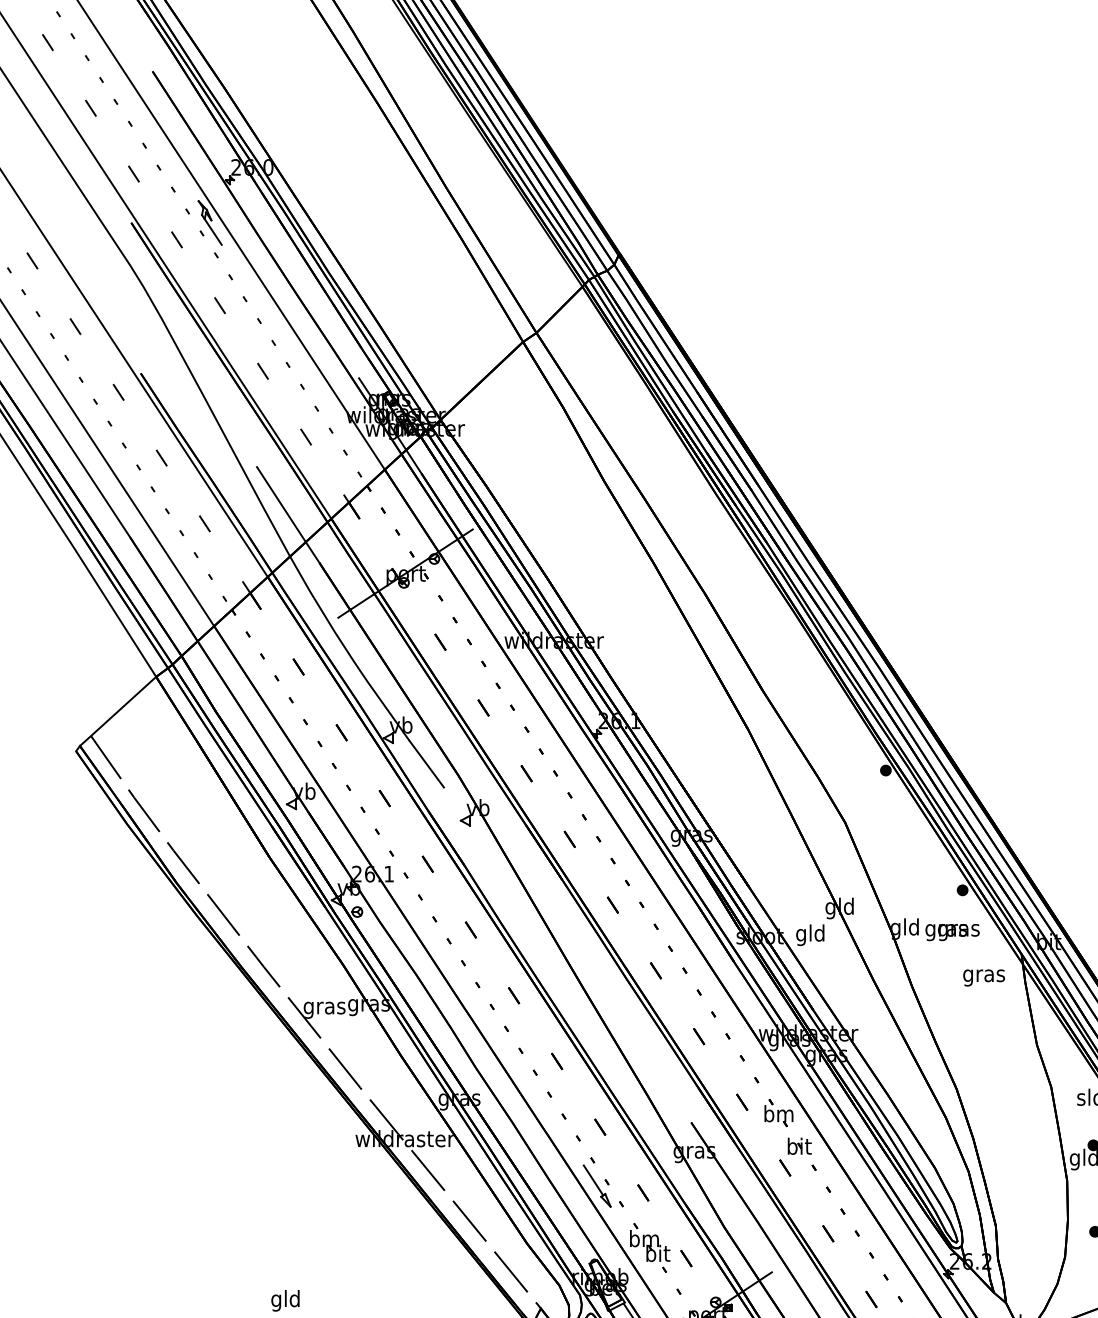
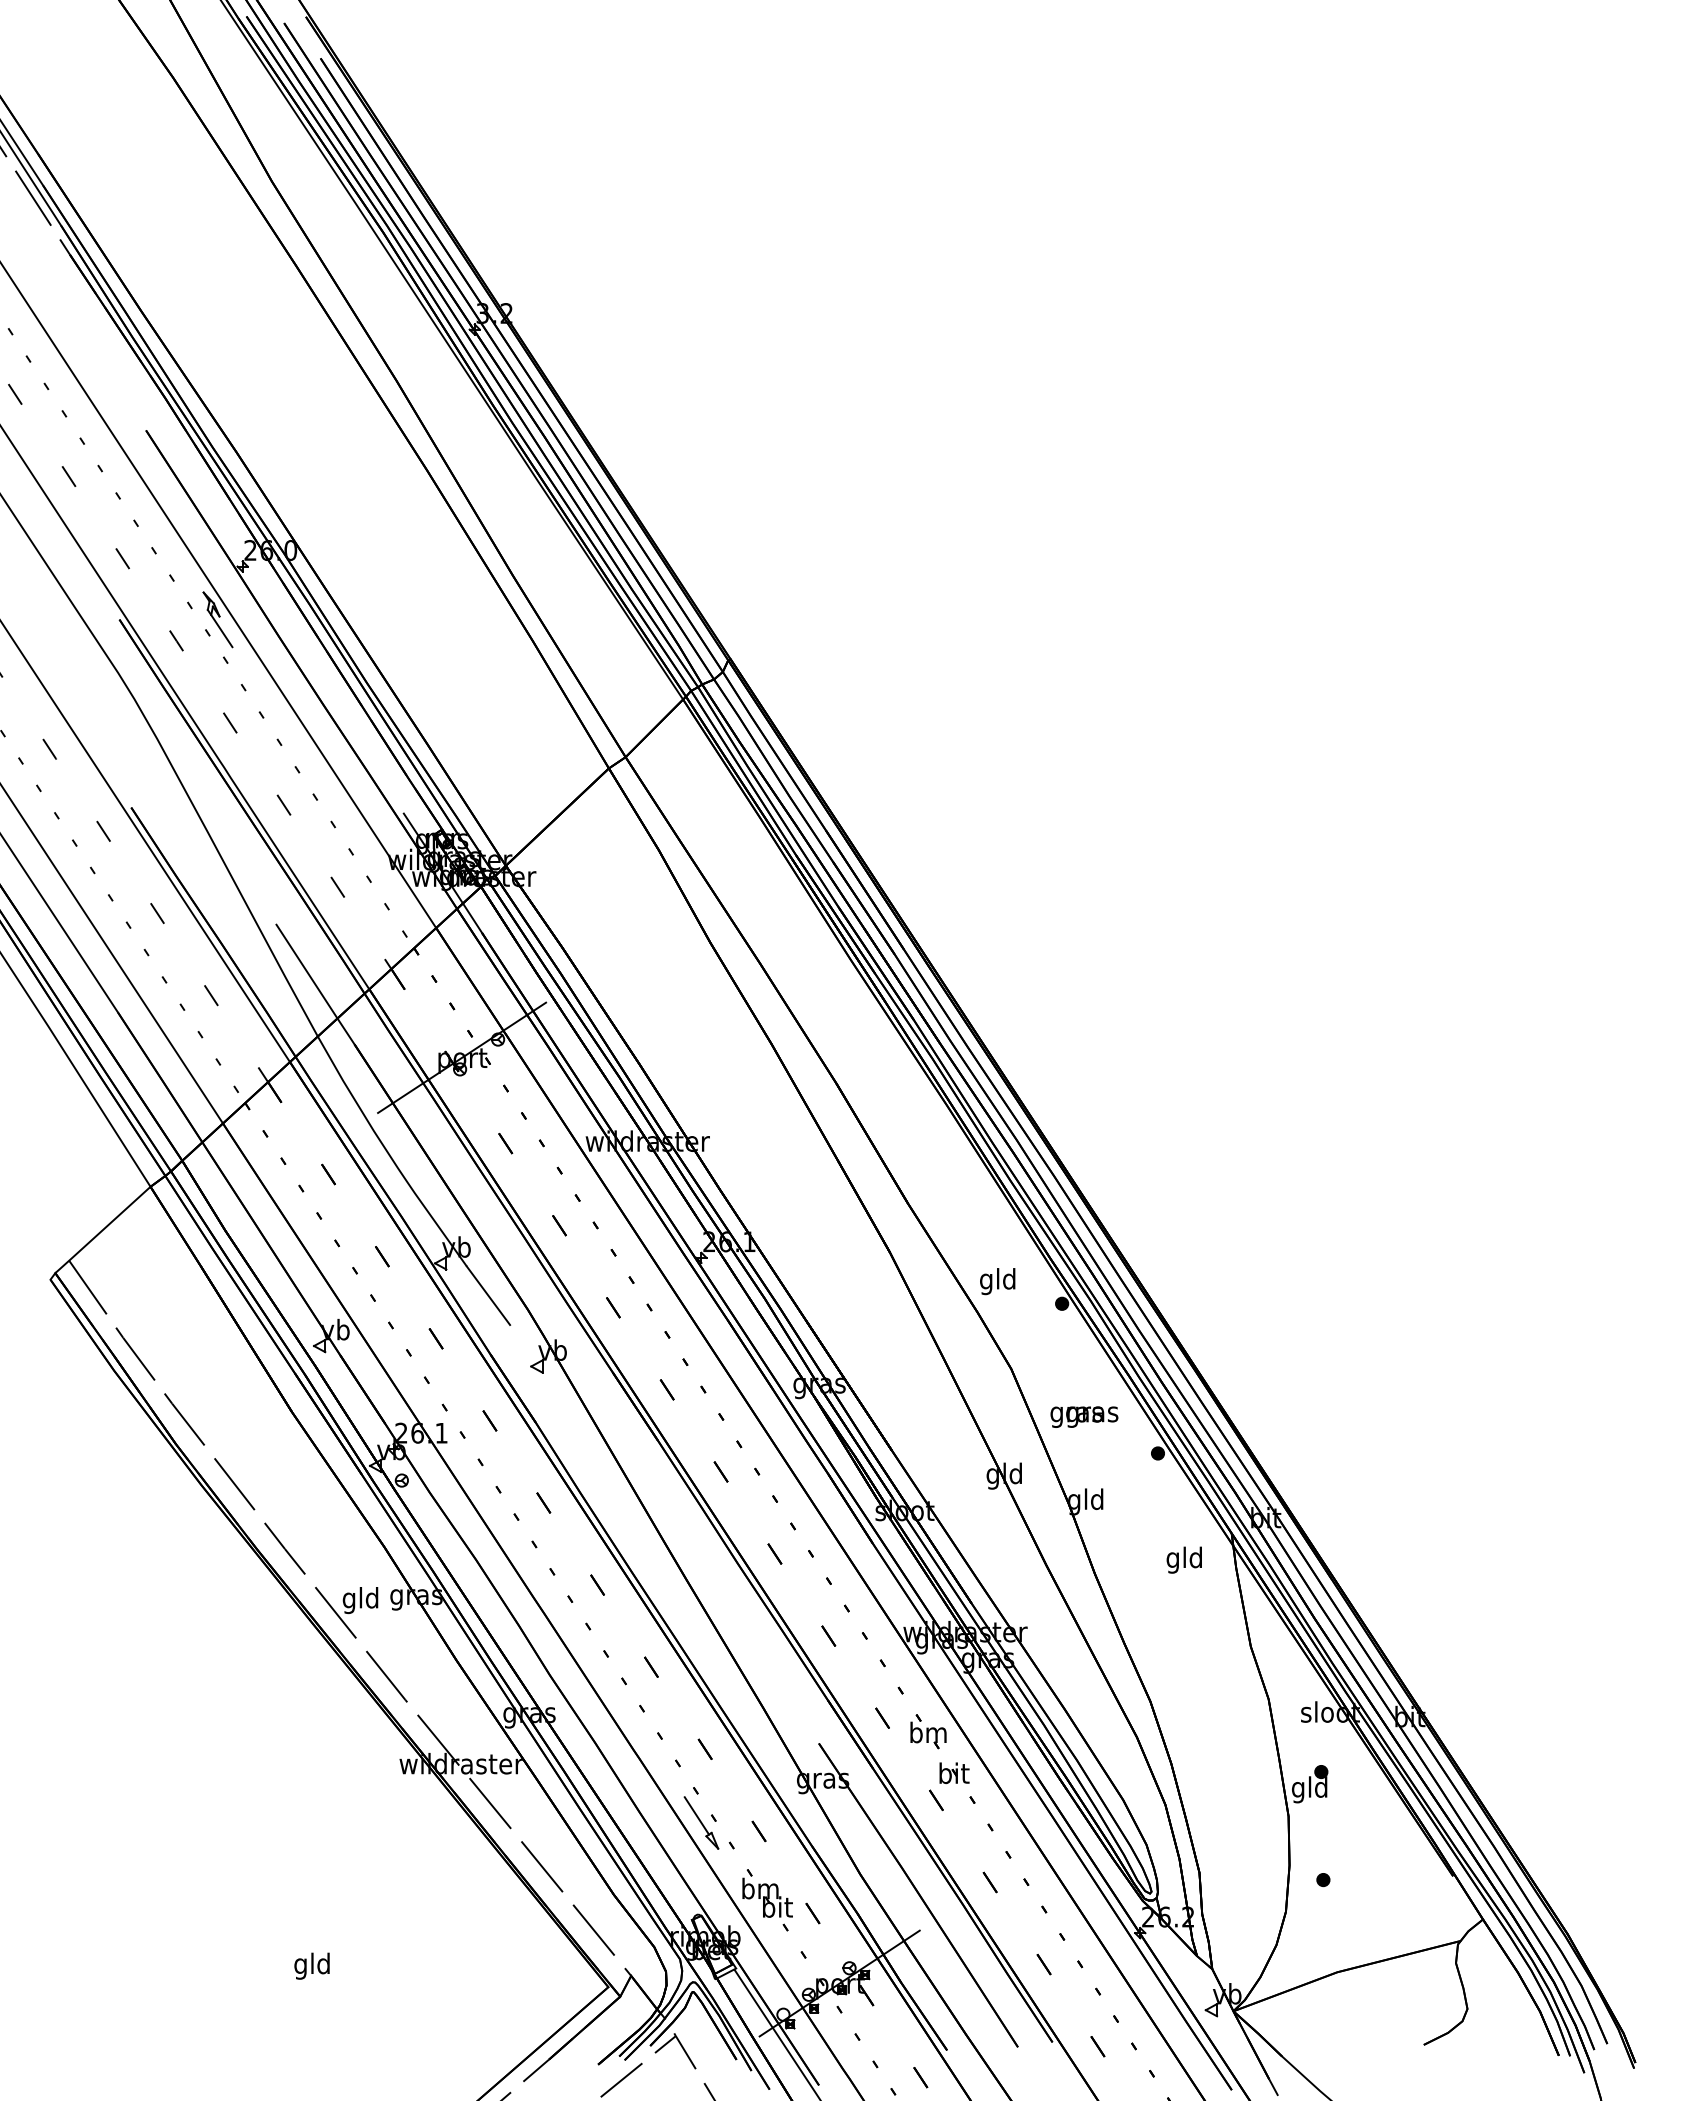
text: (952, 931) -> (1084, 1416), moved
text: (810, 935) -> (997, 1281), moved
text: (983, 975) -> (1184, 1559), gras -> gld
text: (324, 1008) -> (360, 1600), gras -> gld

